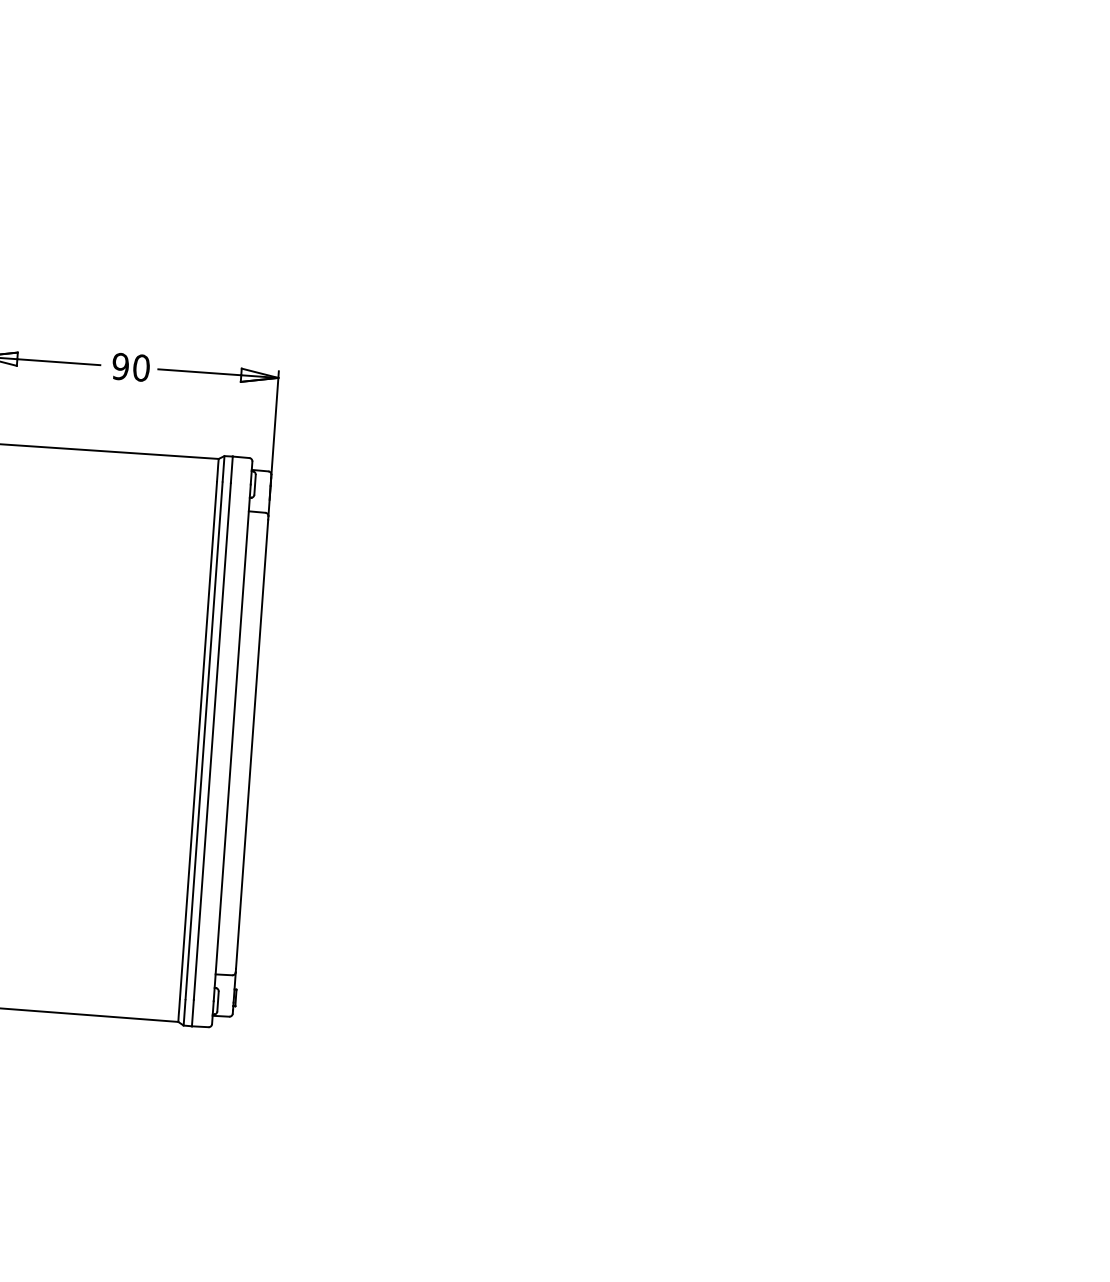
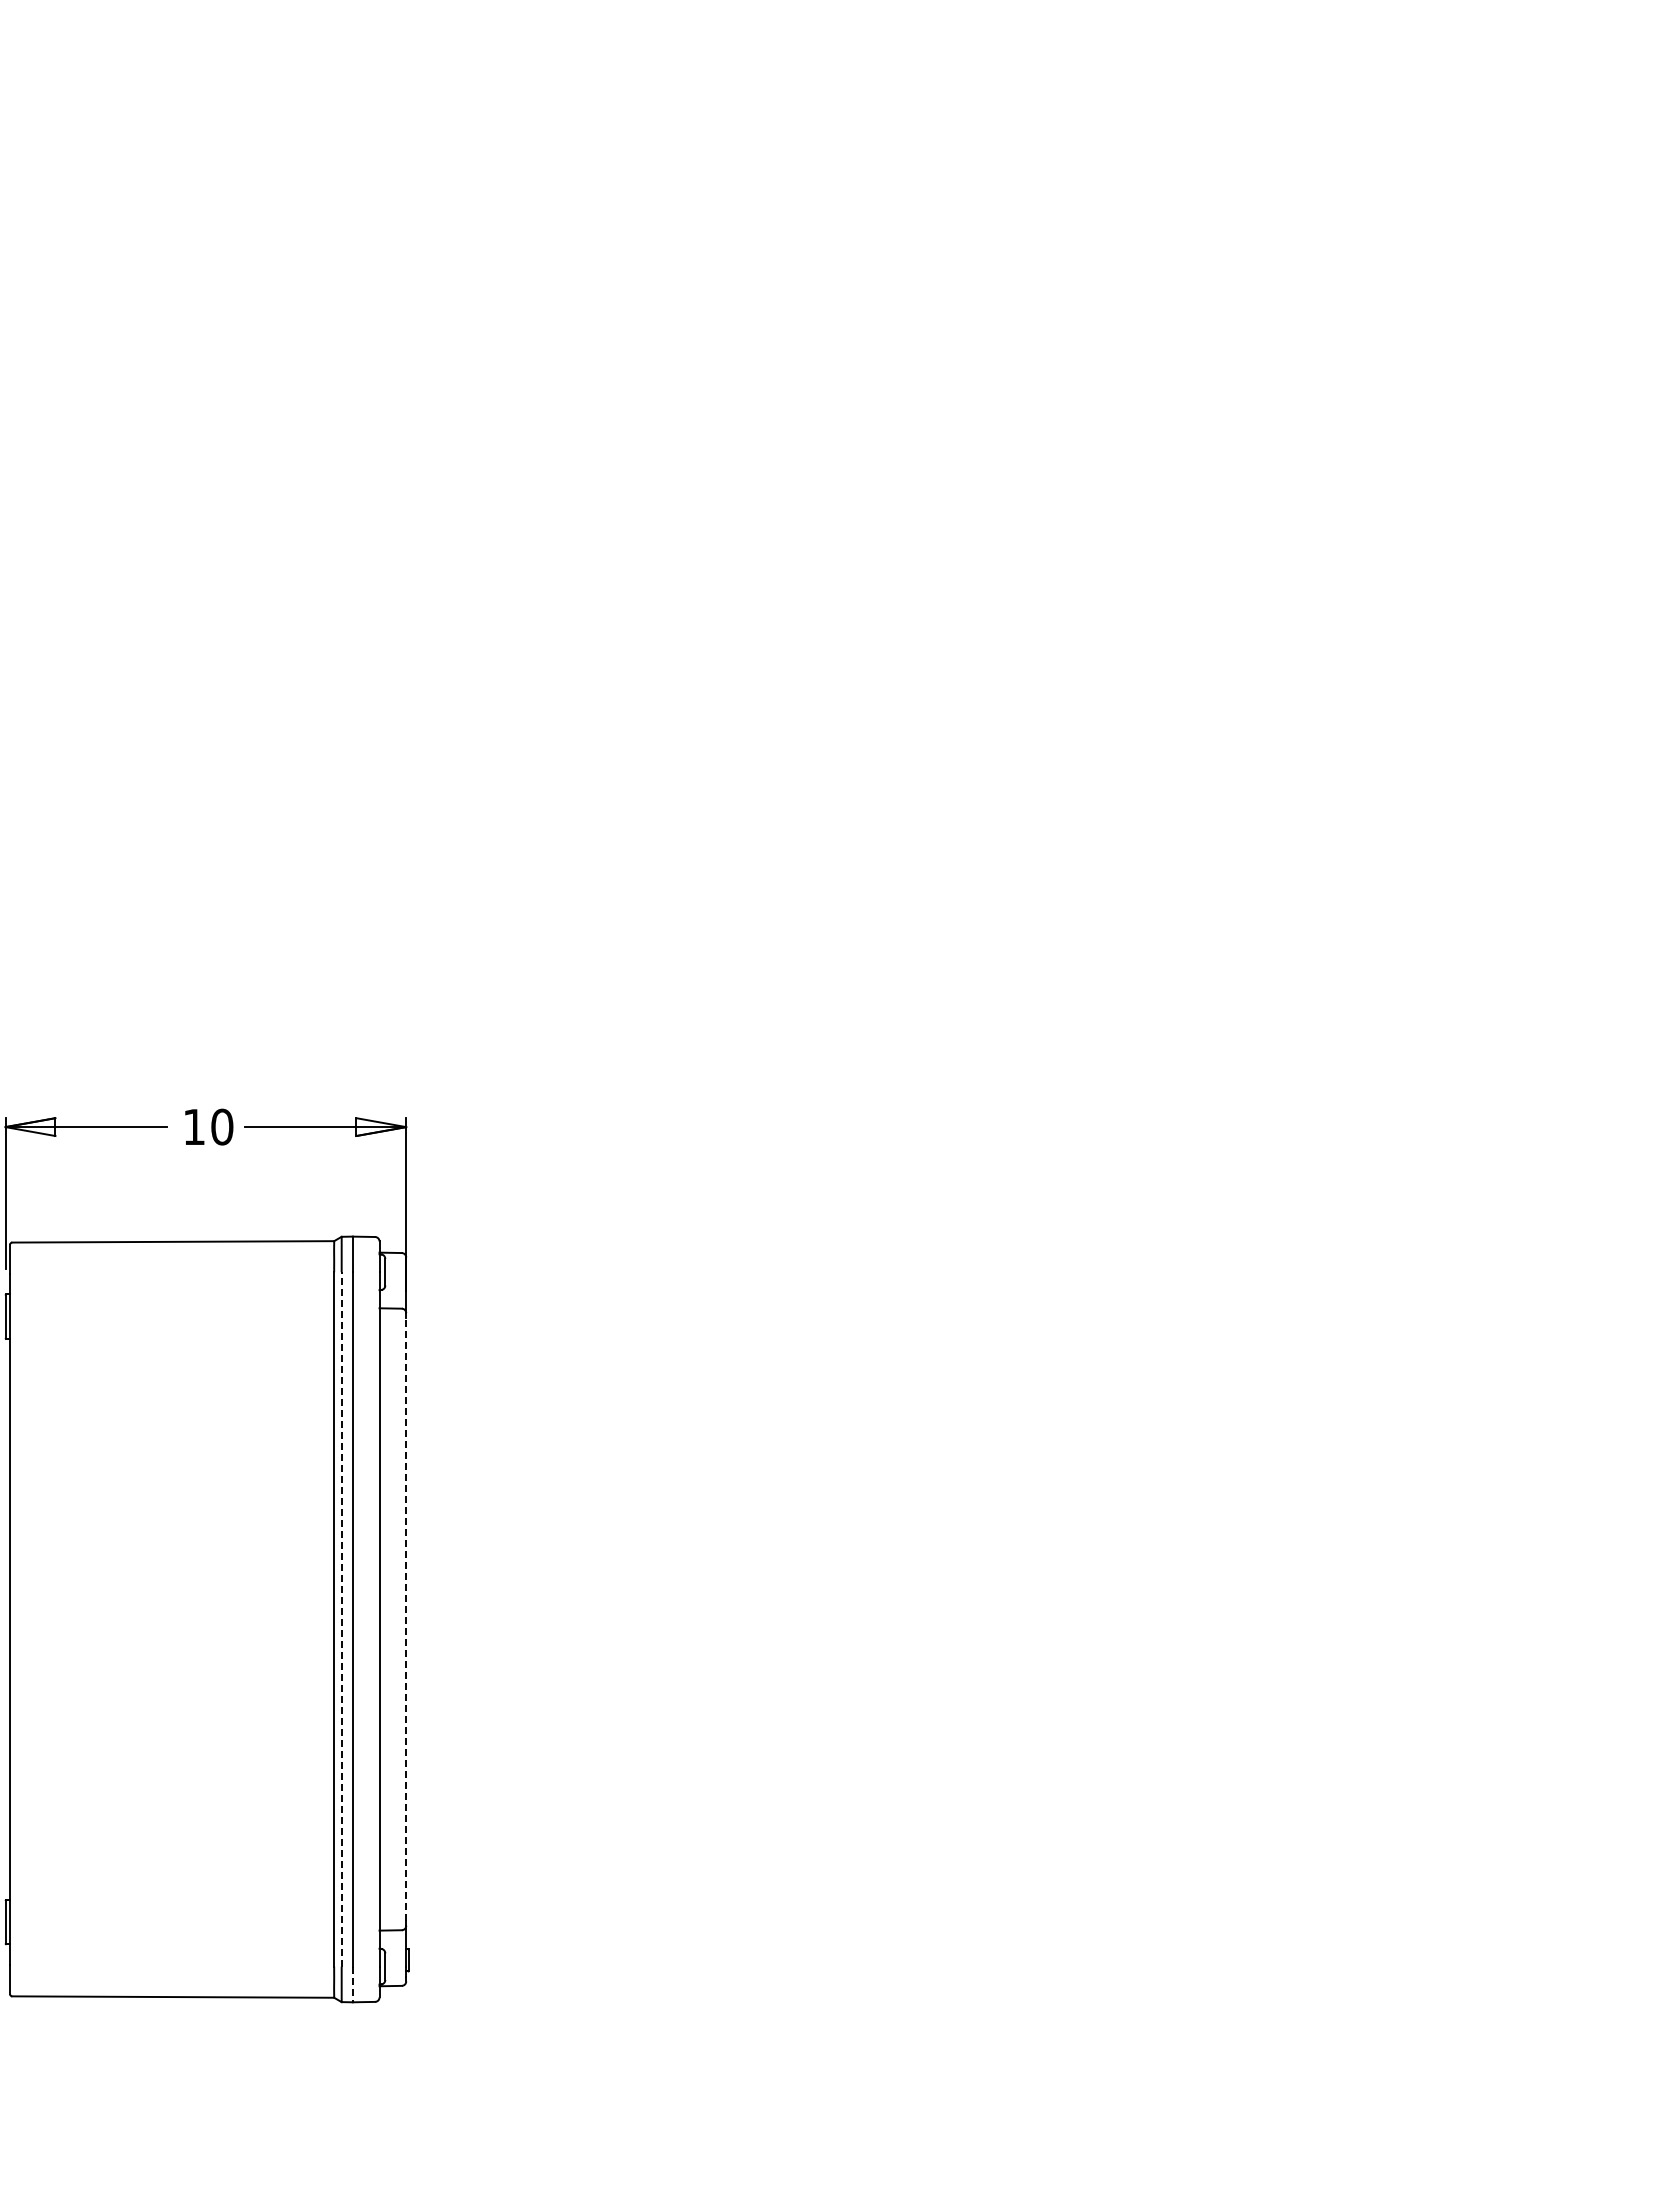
text: (120, 366) -> (194, 1126), 90 -> 10
line: (203, 740) -> (341, 1618), solid -> dashed
line: (252, 744) -> (406, 1619), solid -> dashed
line: (192, 1013) -> (352, 1984), solid -> dashed

